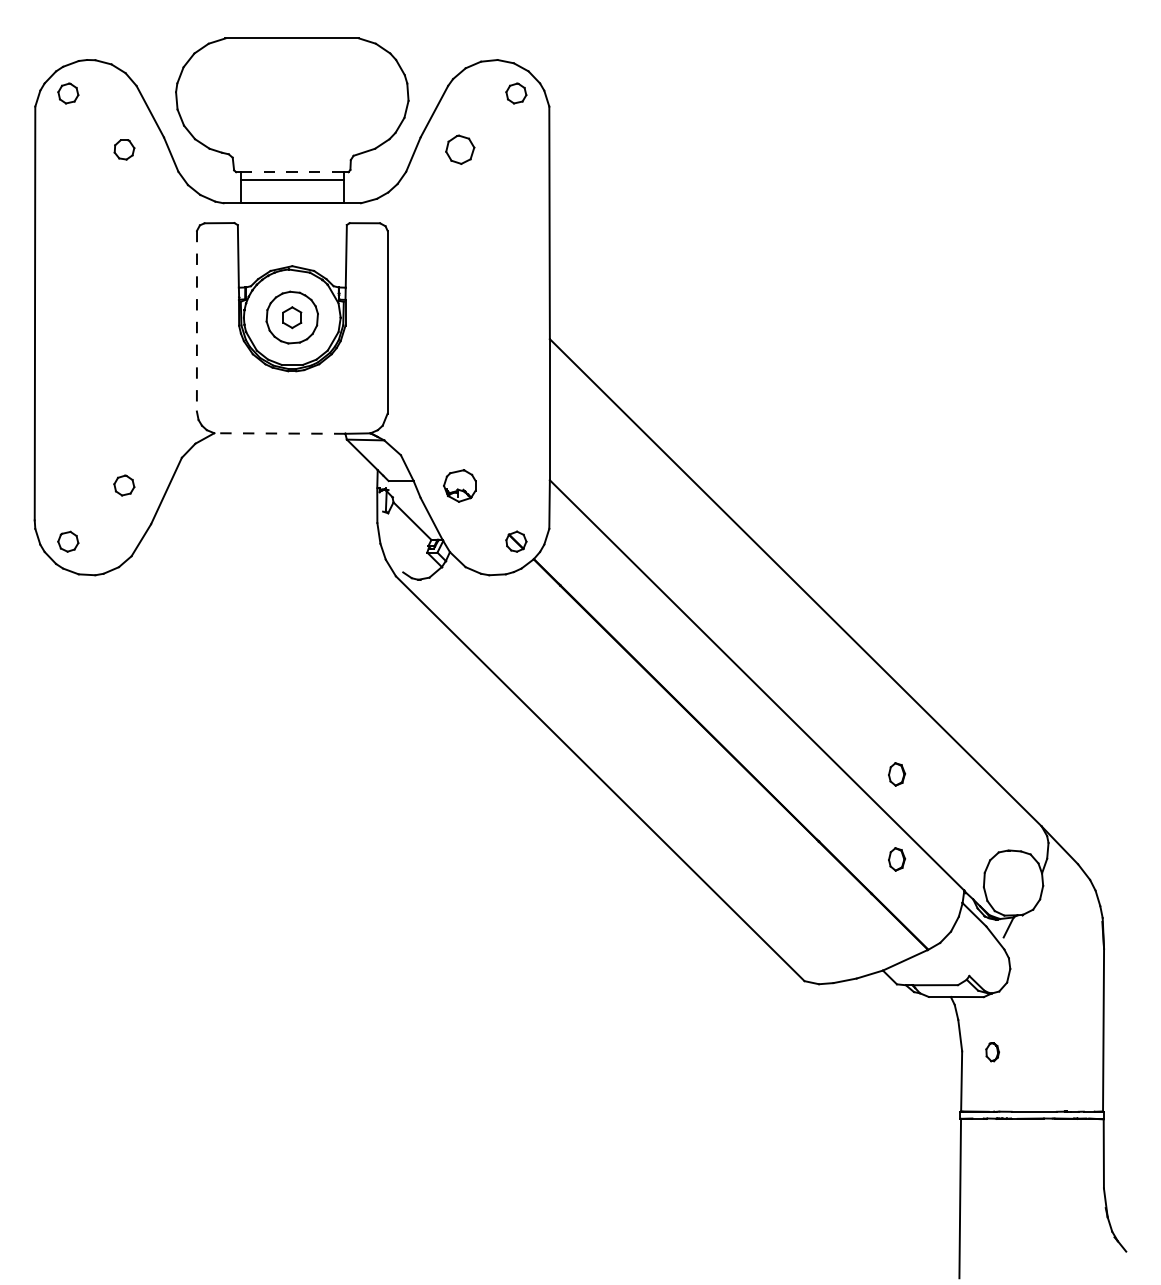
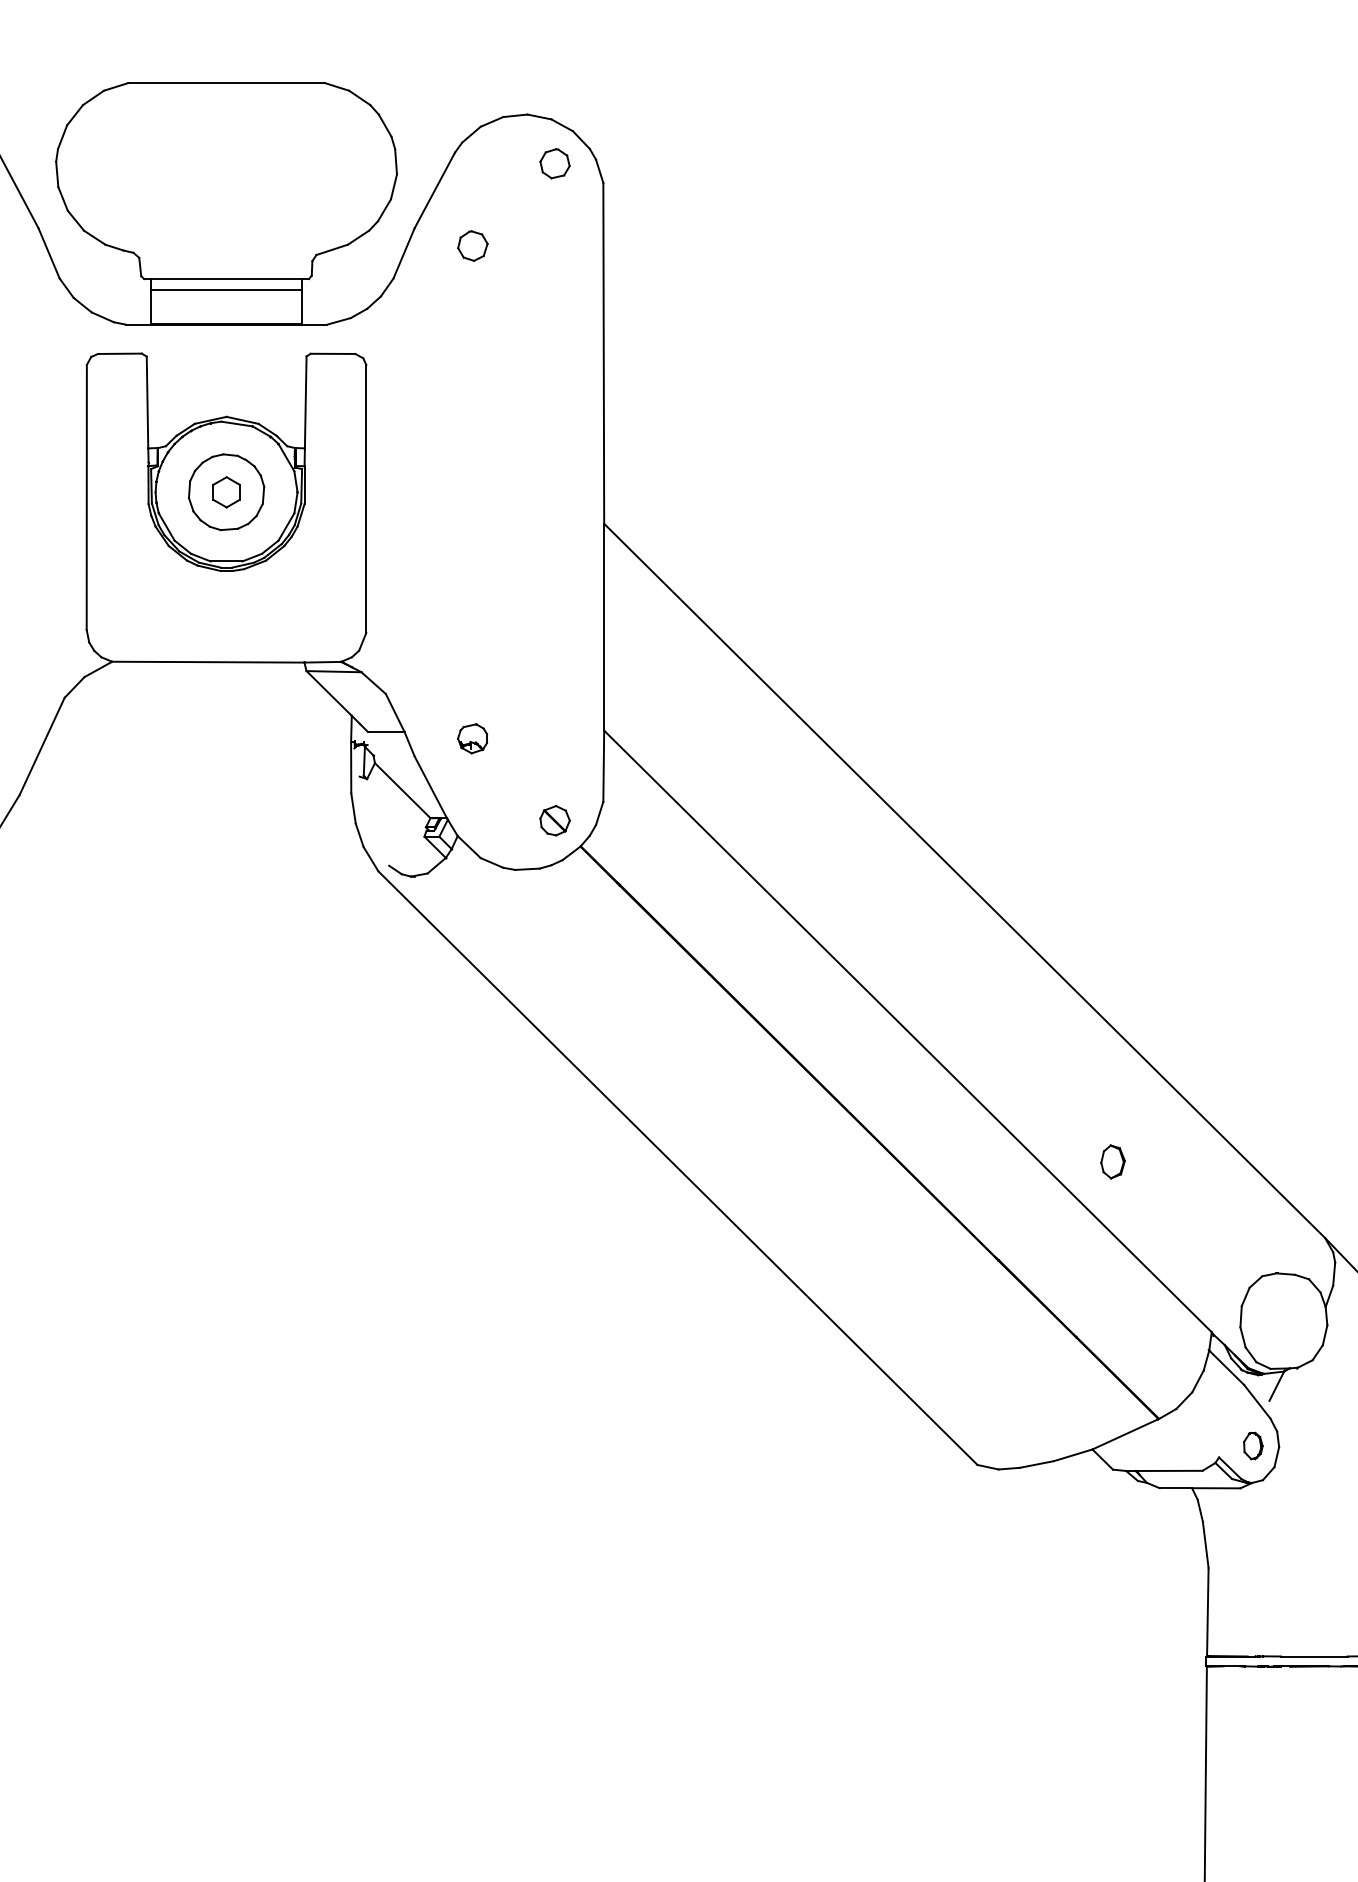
part: (460, 149) -> (473, 245), size x0.71
line: (292, 172) -> (226, 279), dashed -> solid
line: (196, 321) -> (86, 497), dashed -> solid
line: (279, 433) -> (207, 662), dashed -> solid
part: (460, 485) -> (473, 738), size x0.62
part: (897, 859) -> (1113, 1286), removed
part: (992, 1052) -> (1253, 1446), moved

